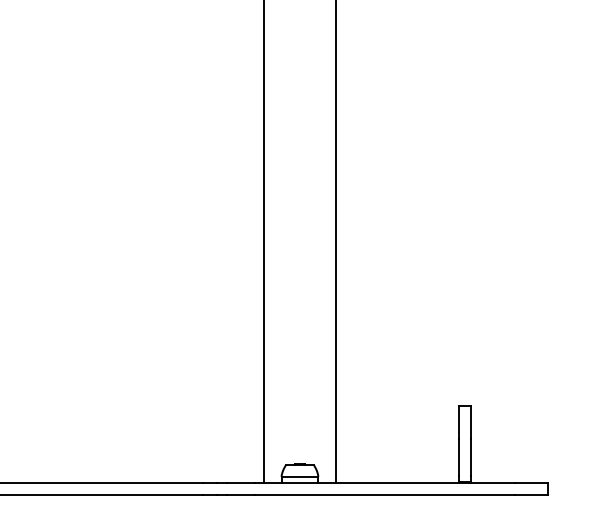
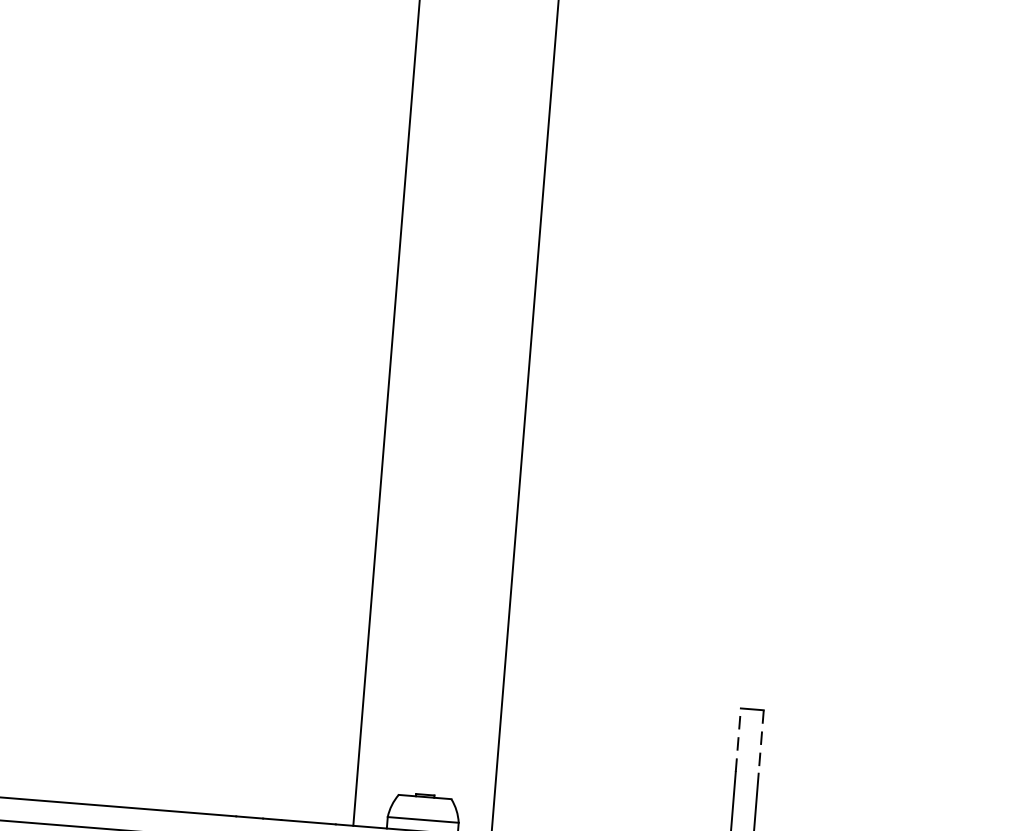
line: (459, 421) -> (739, 738), solid -> dashed
line: (471, 422) -> (762, 742), solid -> dashed

